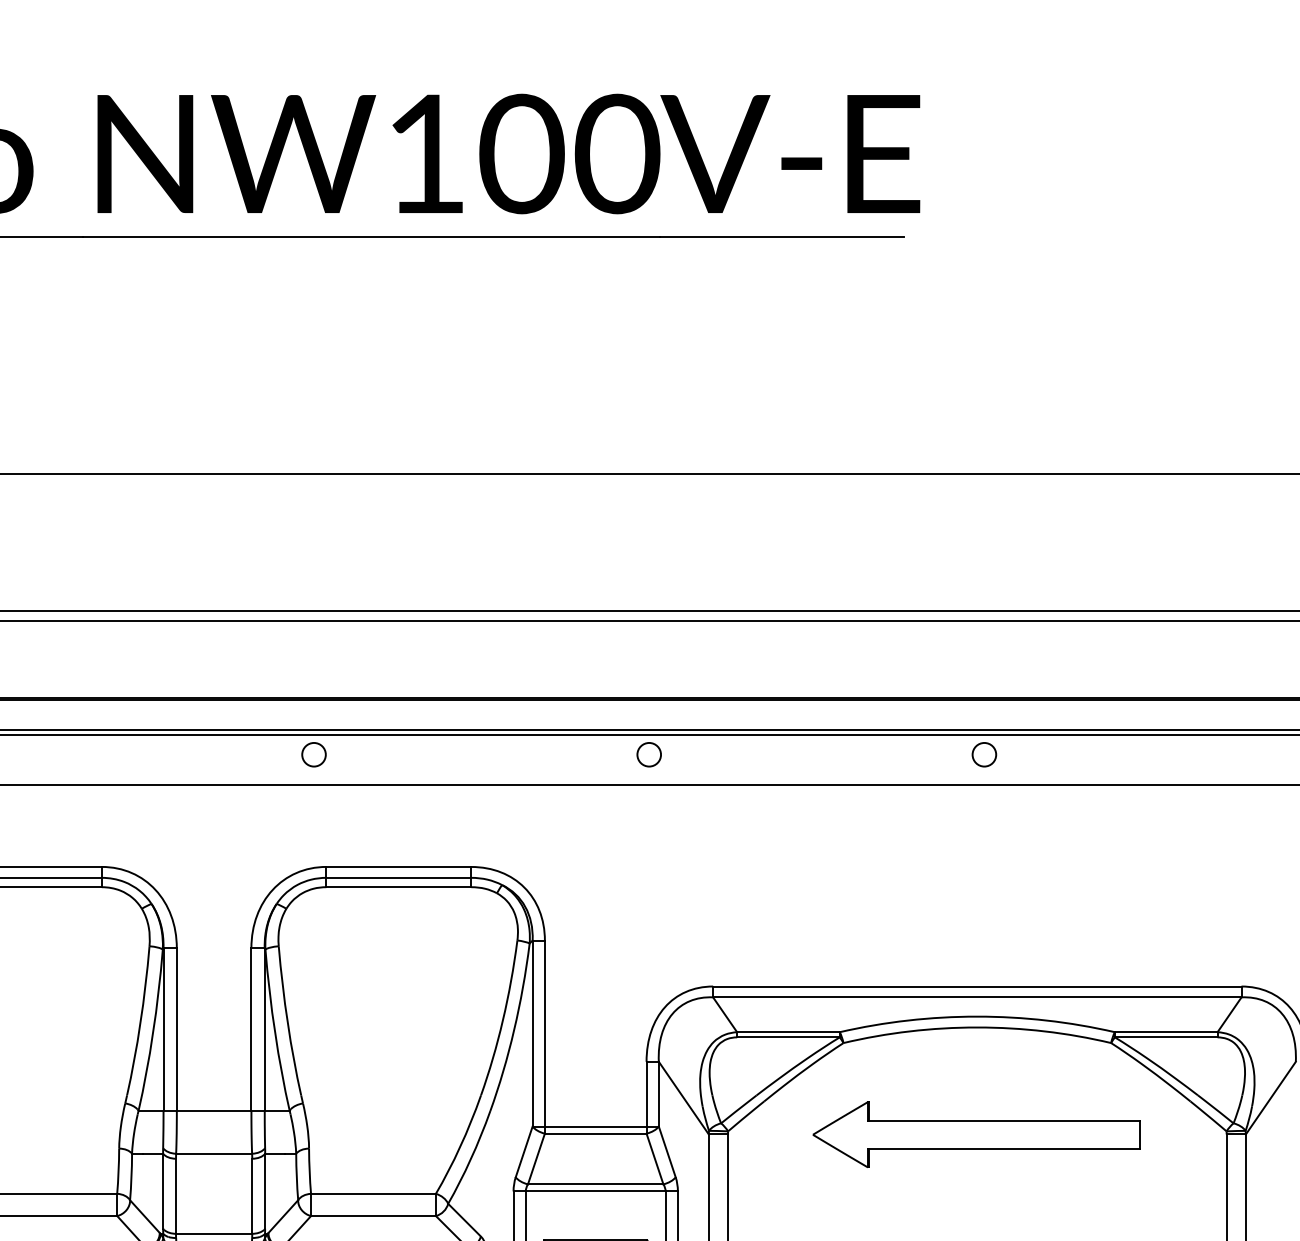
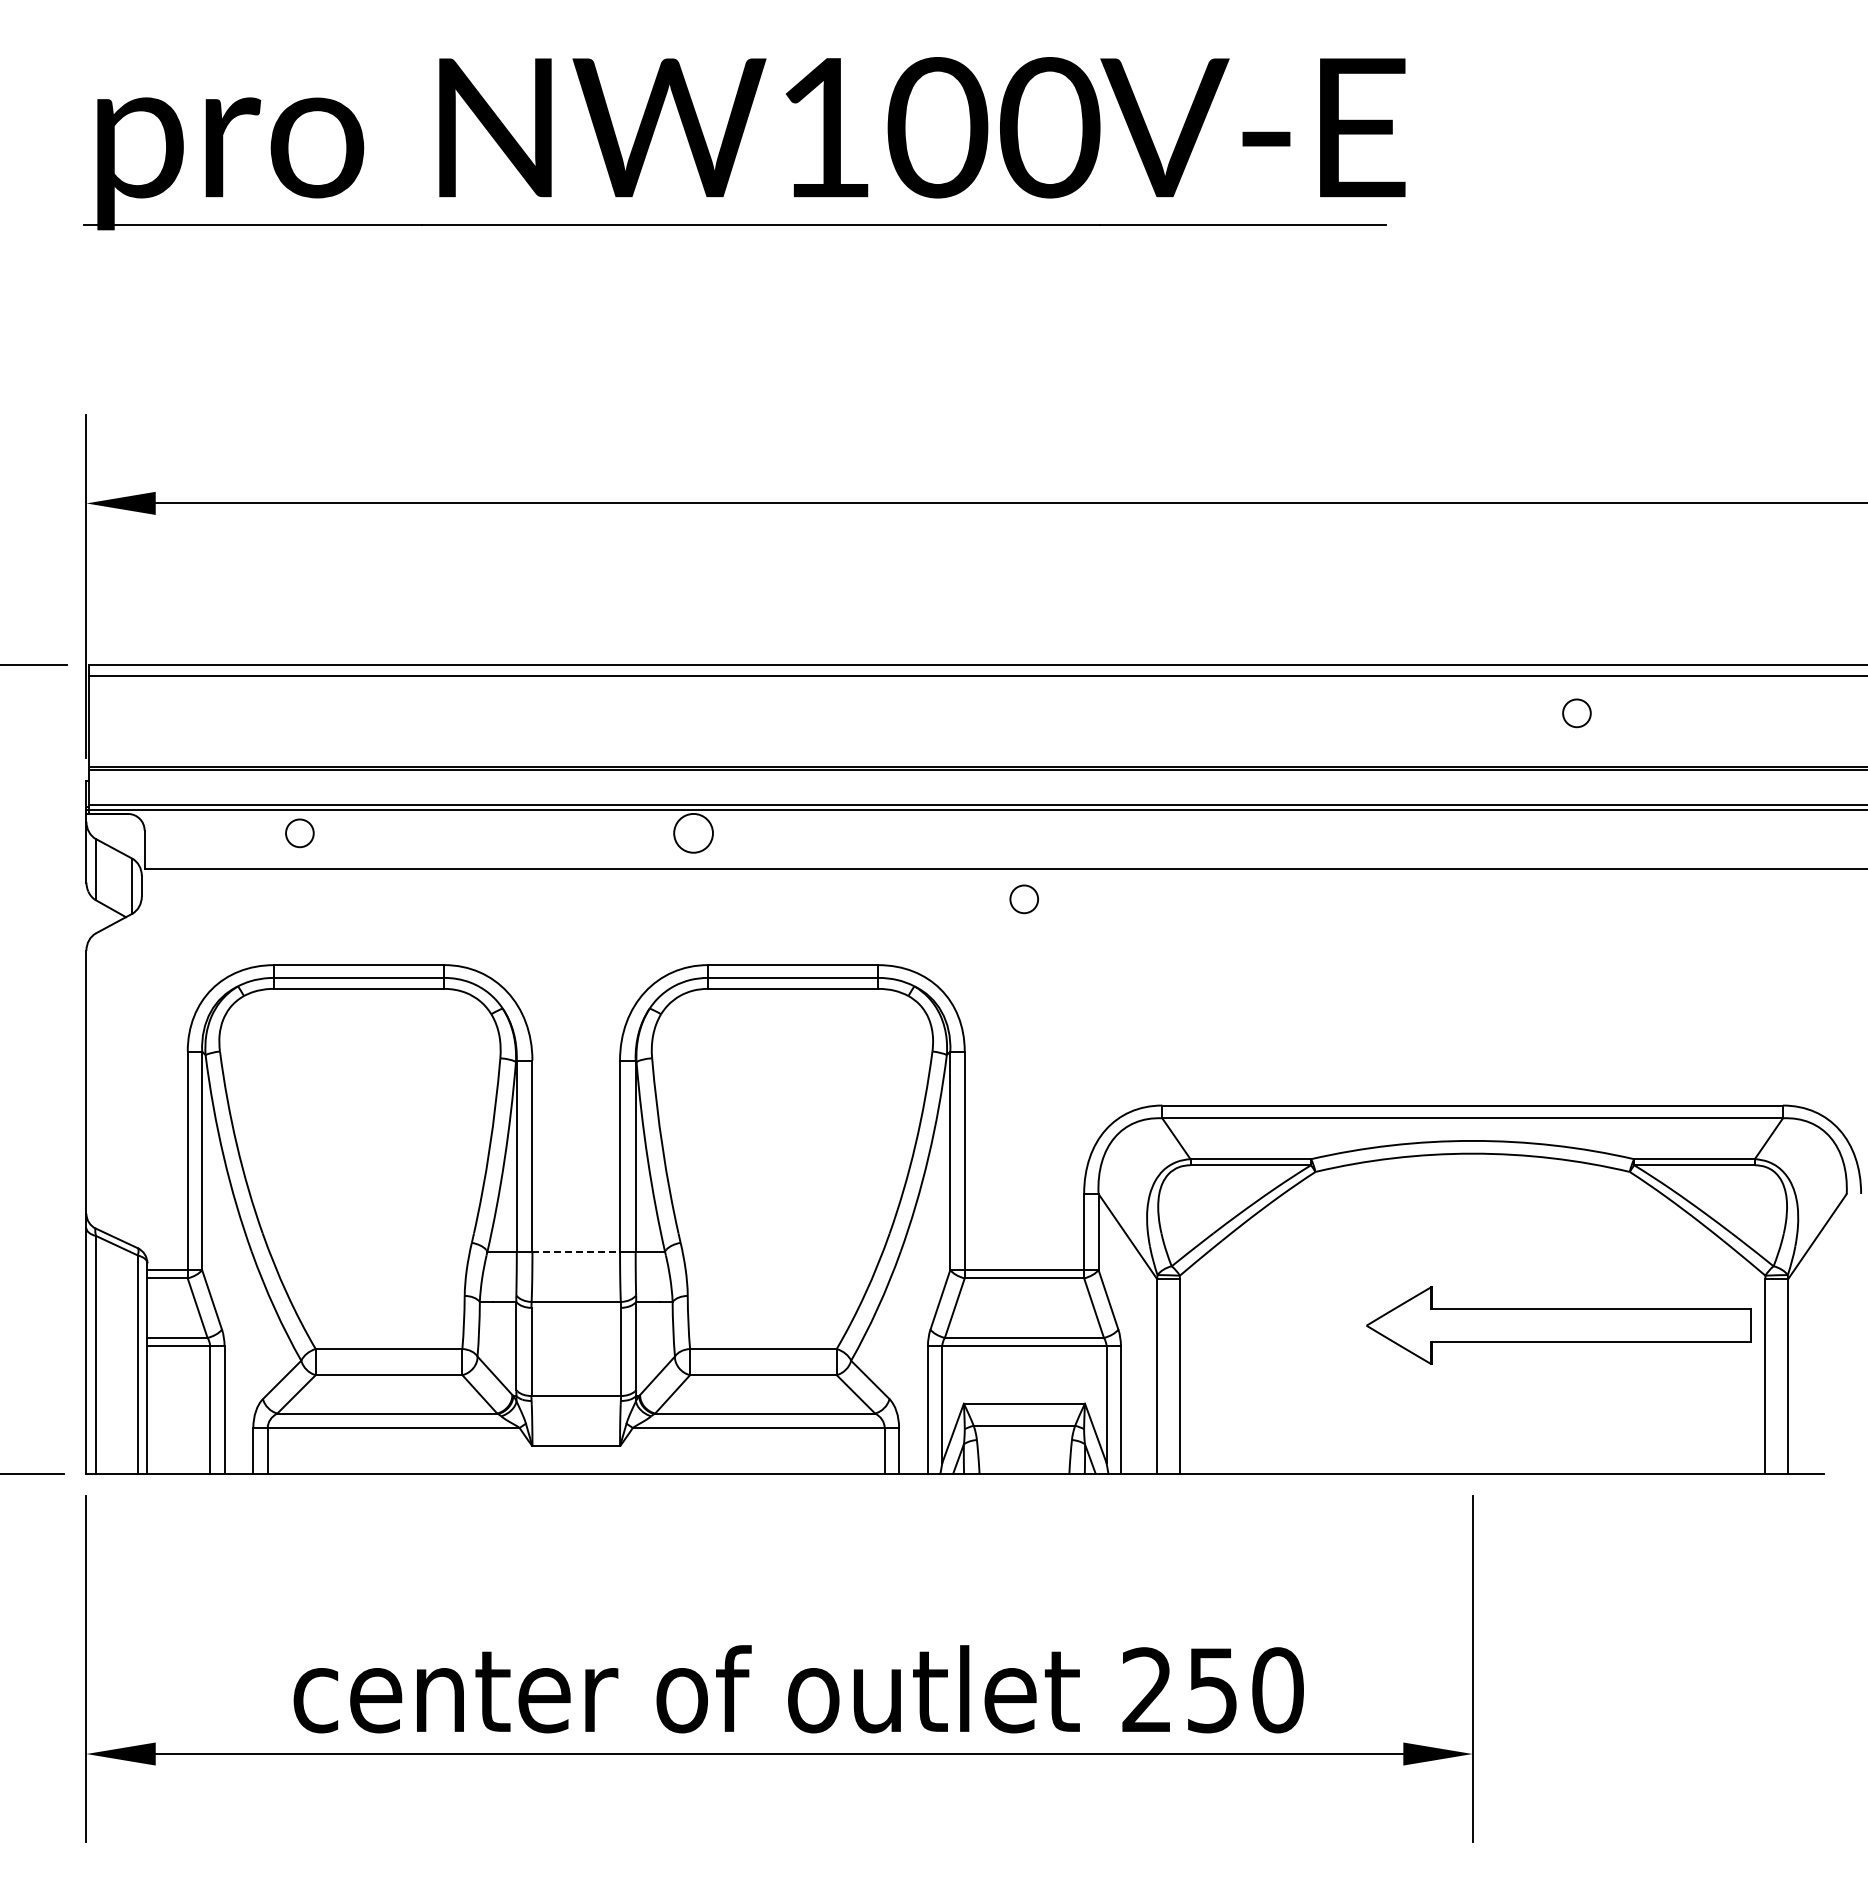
circle: (313, 754) -> (693, 833), size x1.4
circle: (648, 754) -> (1023, 899), moved
circle: (984, 754) -> (1576, 713), moved
line: (214, 1110) -> (576, 1251), solid -> dashed
part: (976, 1134) -> (1558, 1325), moved

